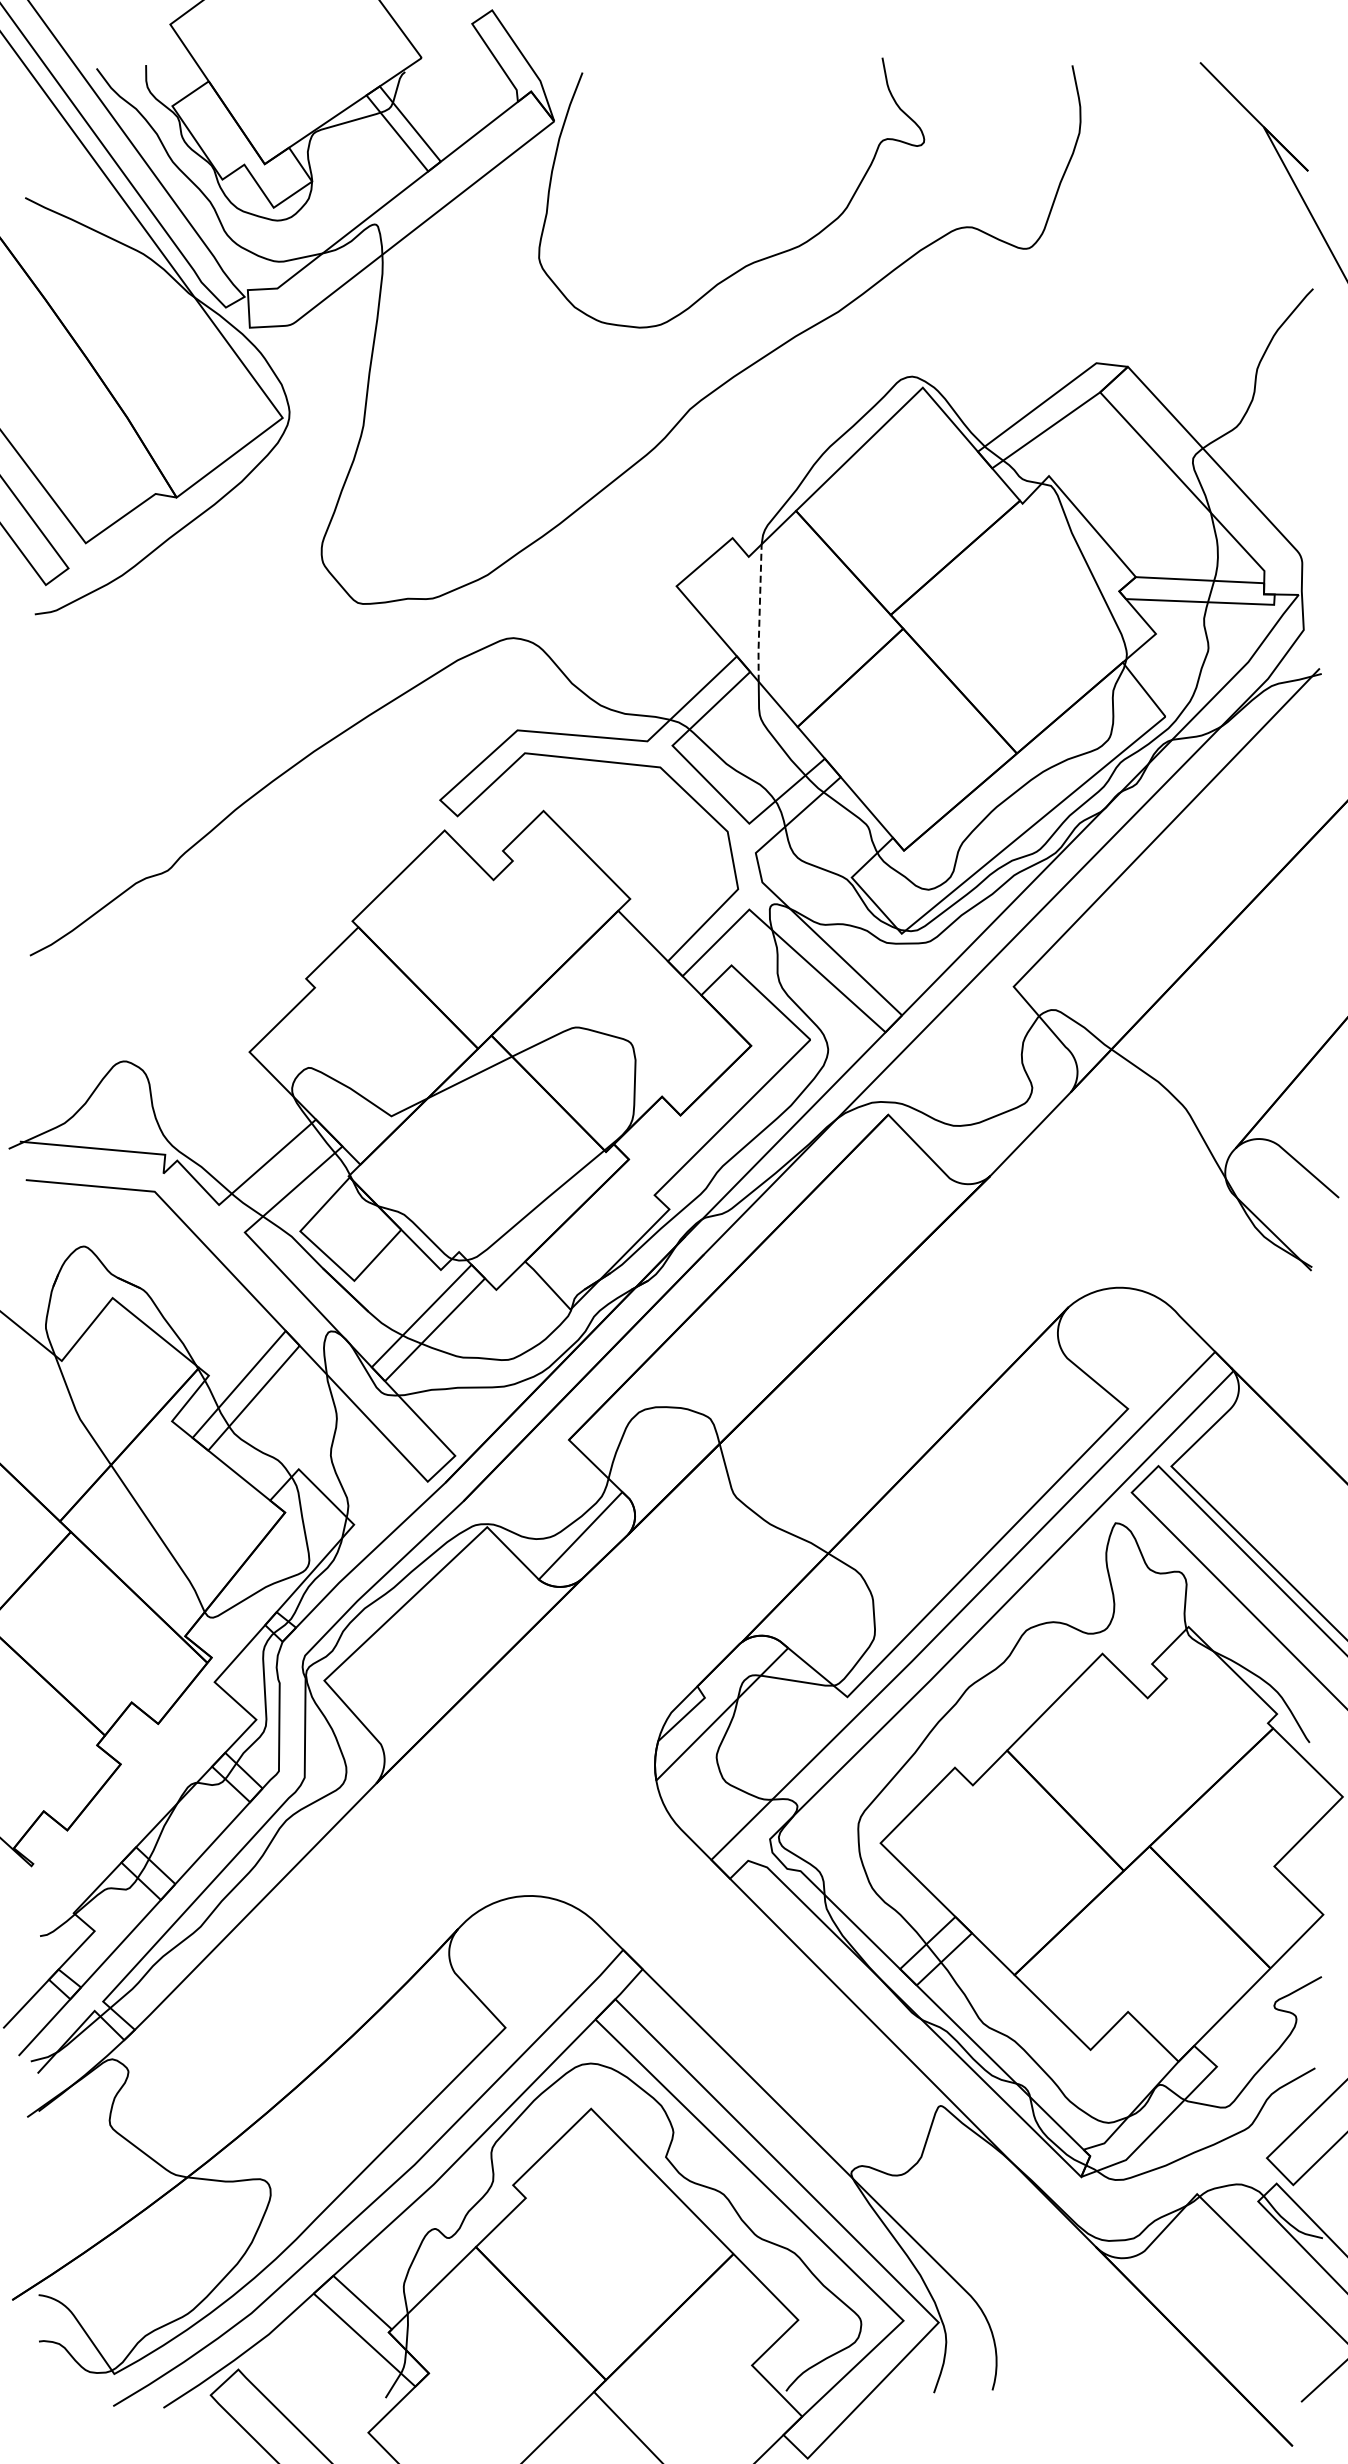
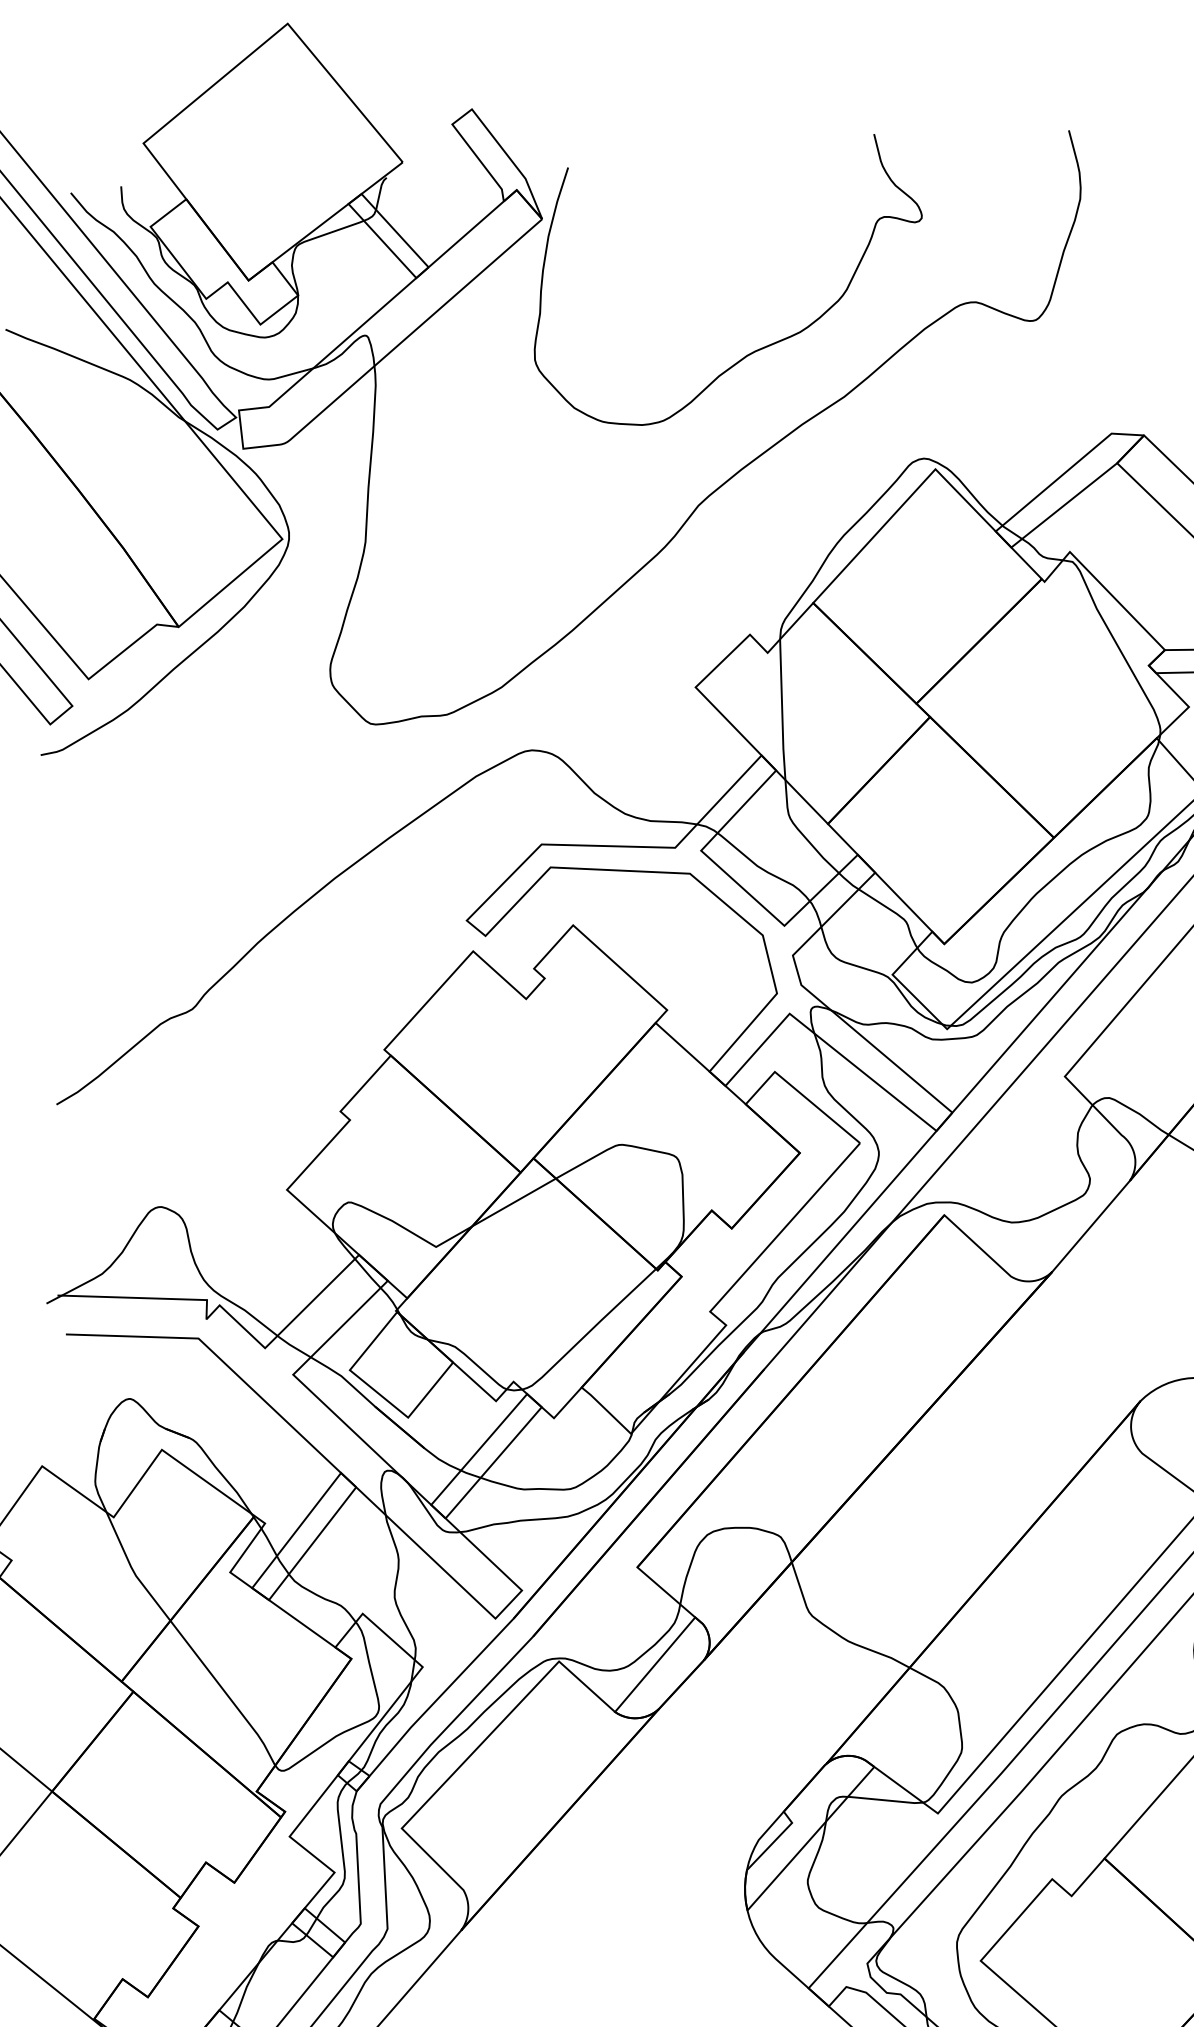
line: (759, 613) -> (782, 710), dashed -> solid

